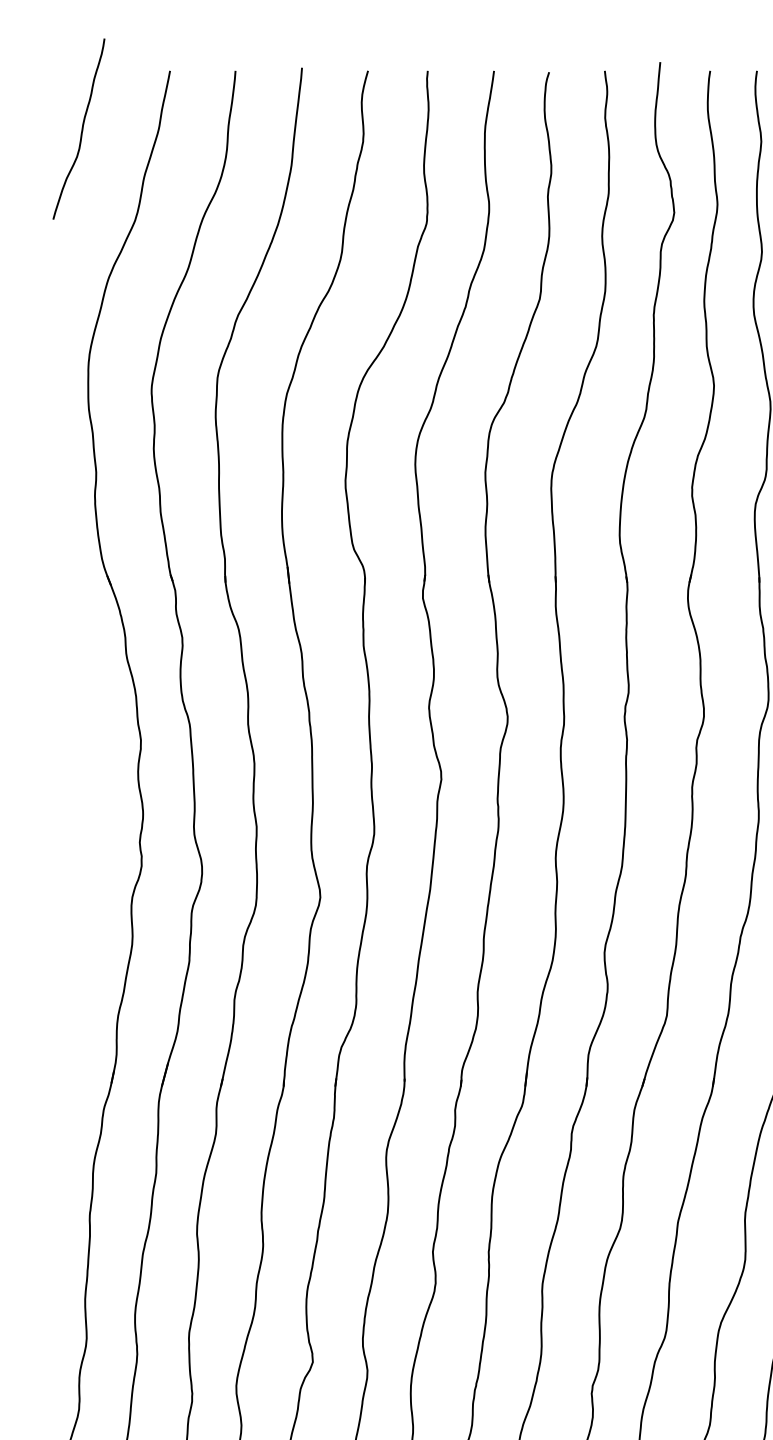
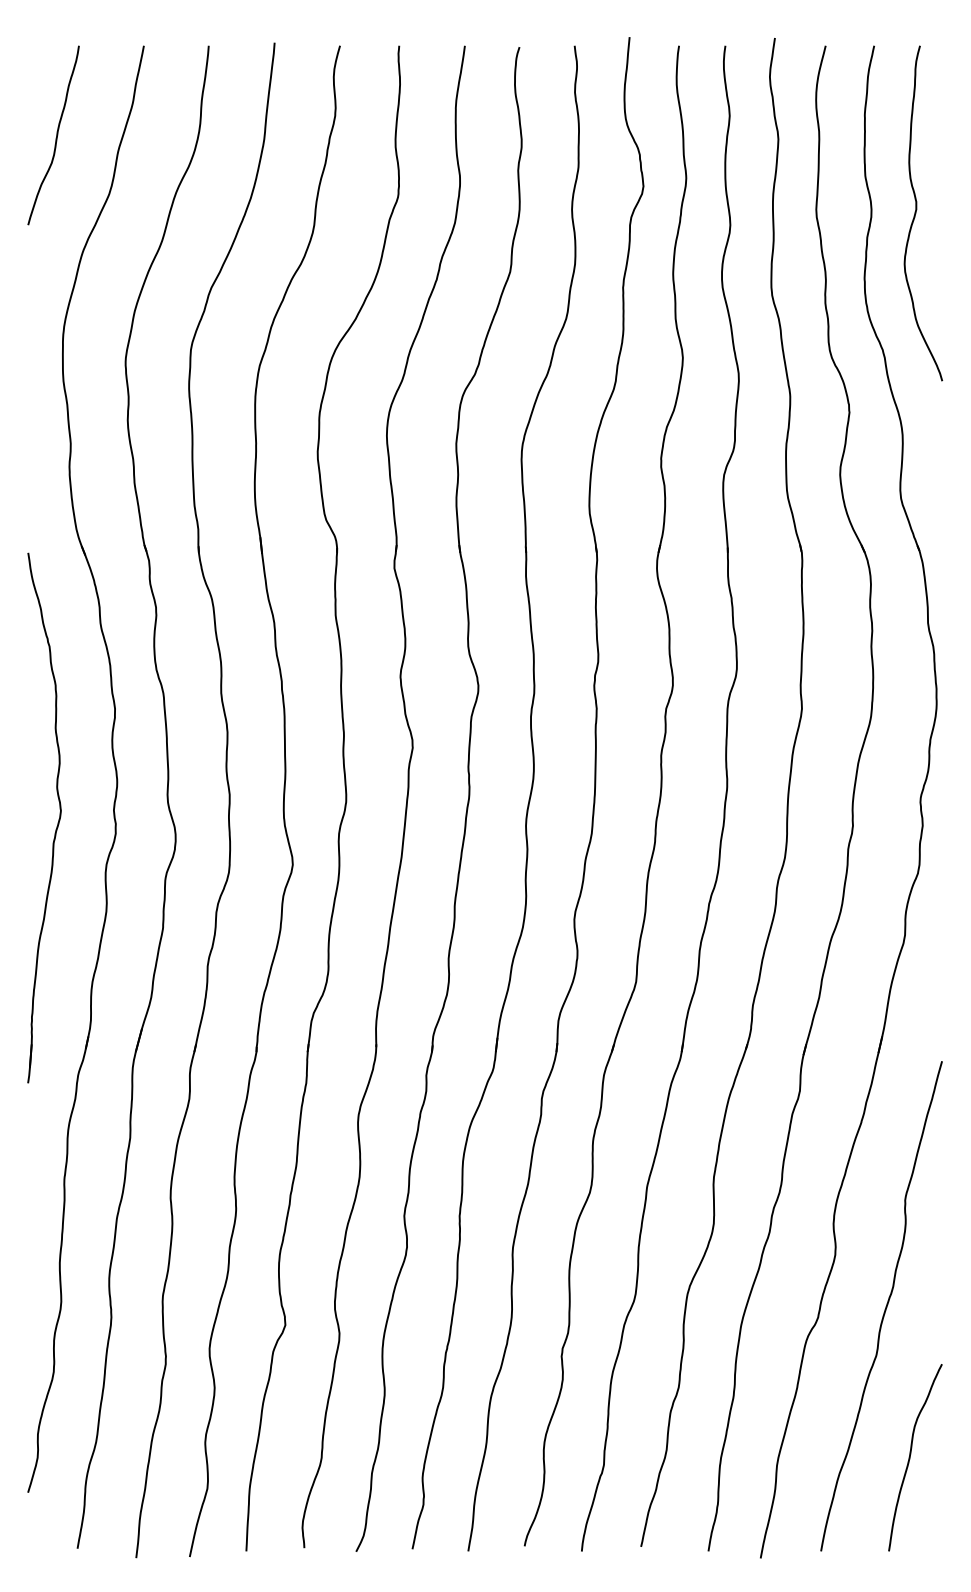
curve: (81, 129) -> (56, 135), moved
part: (82, 854) -> (57, 822), added

